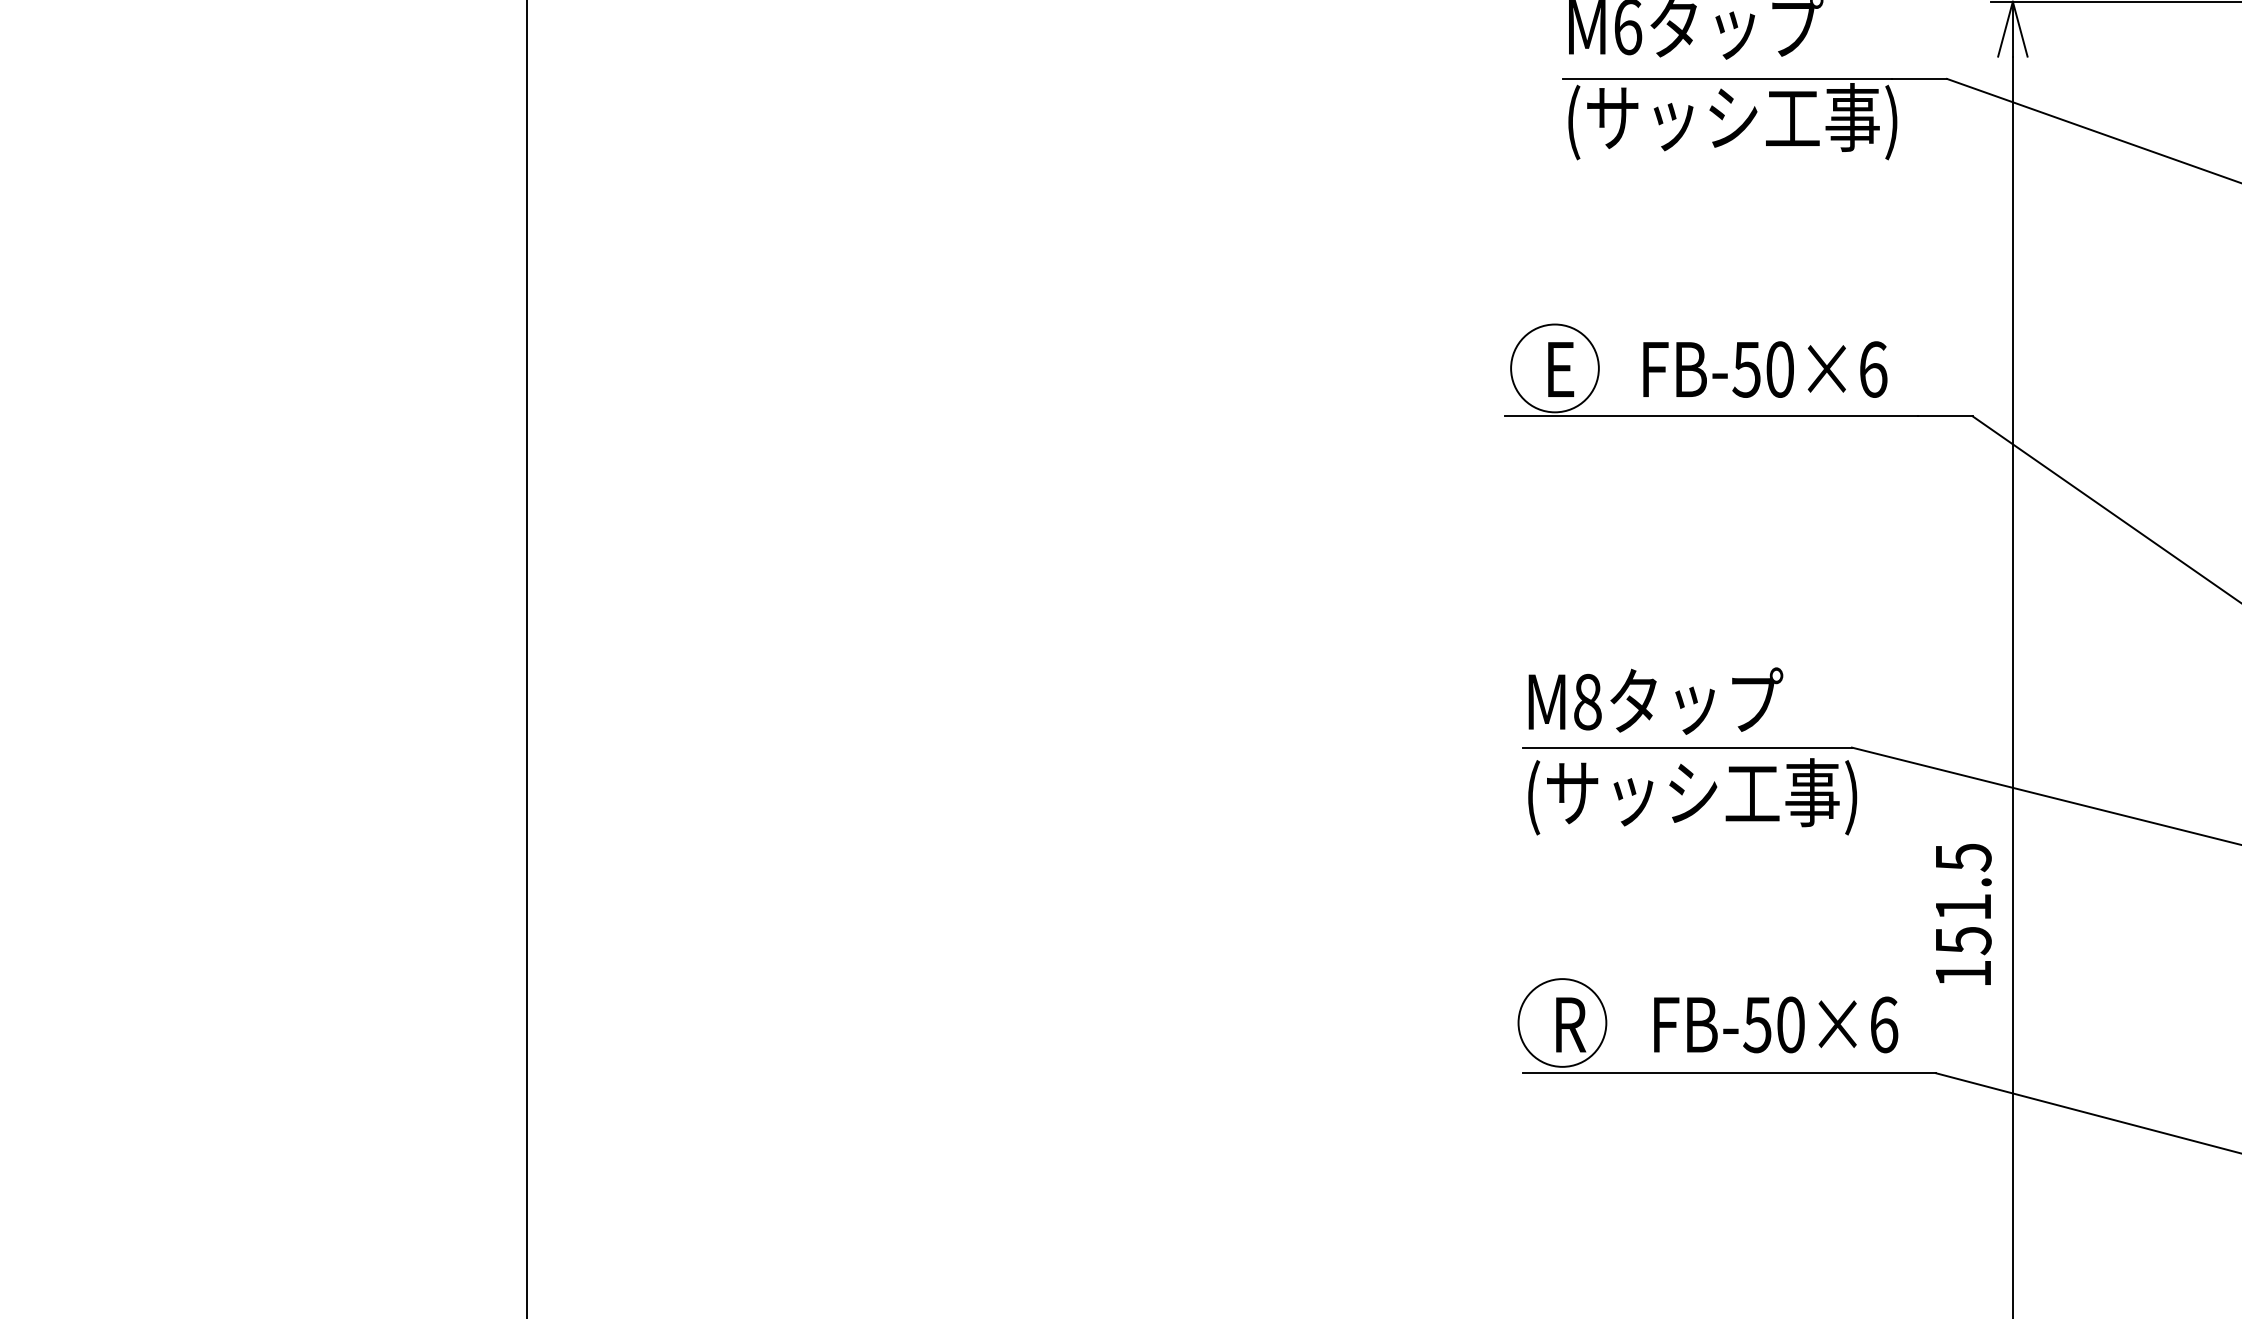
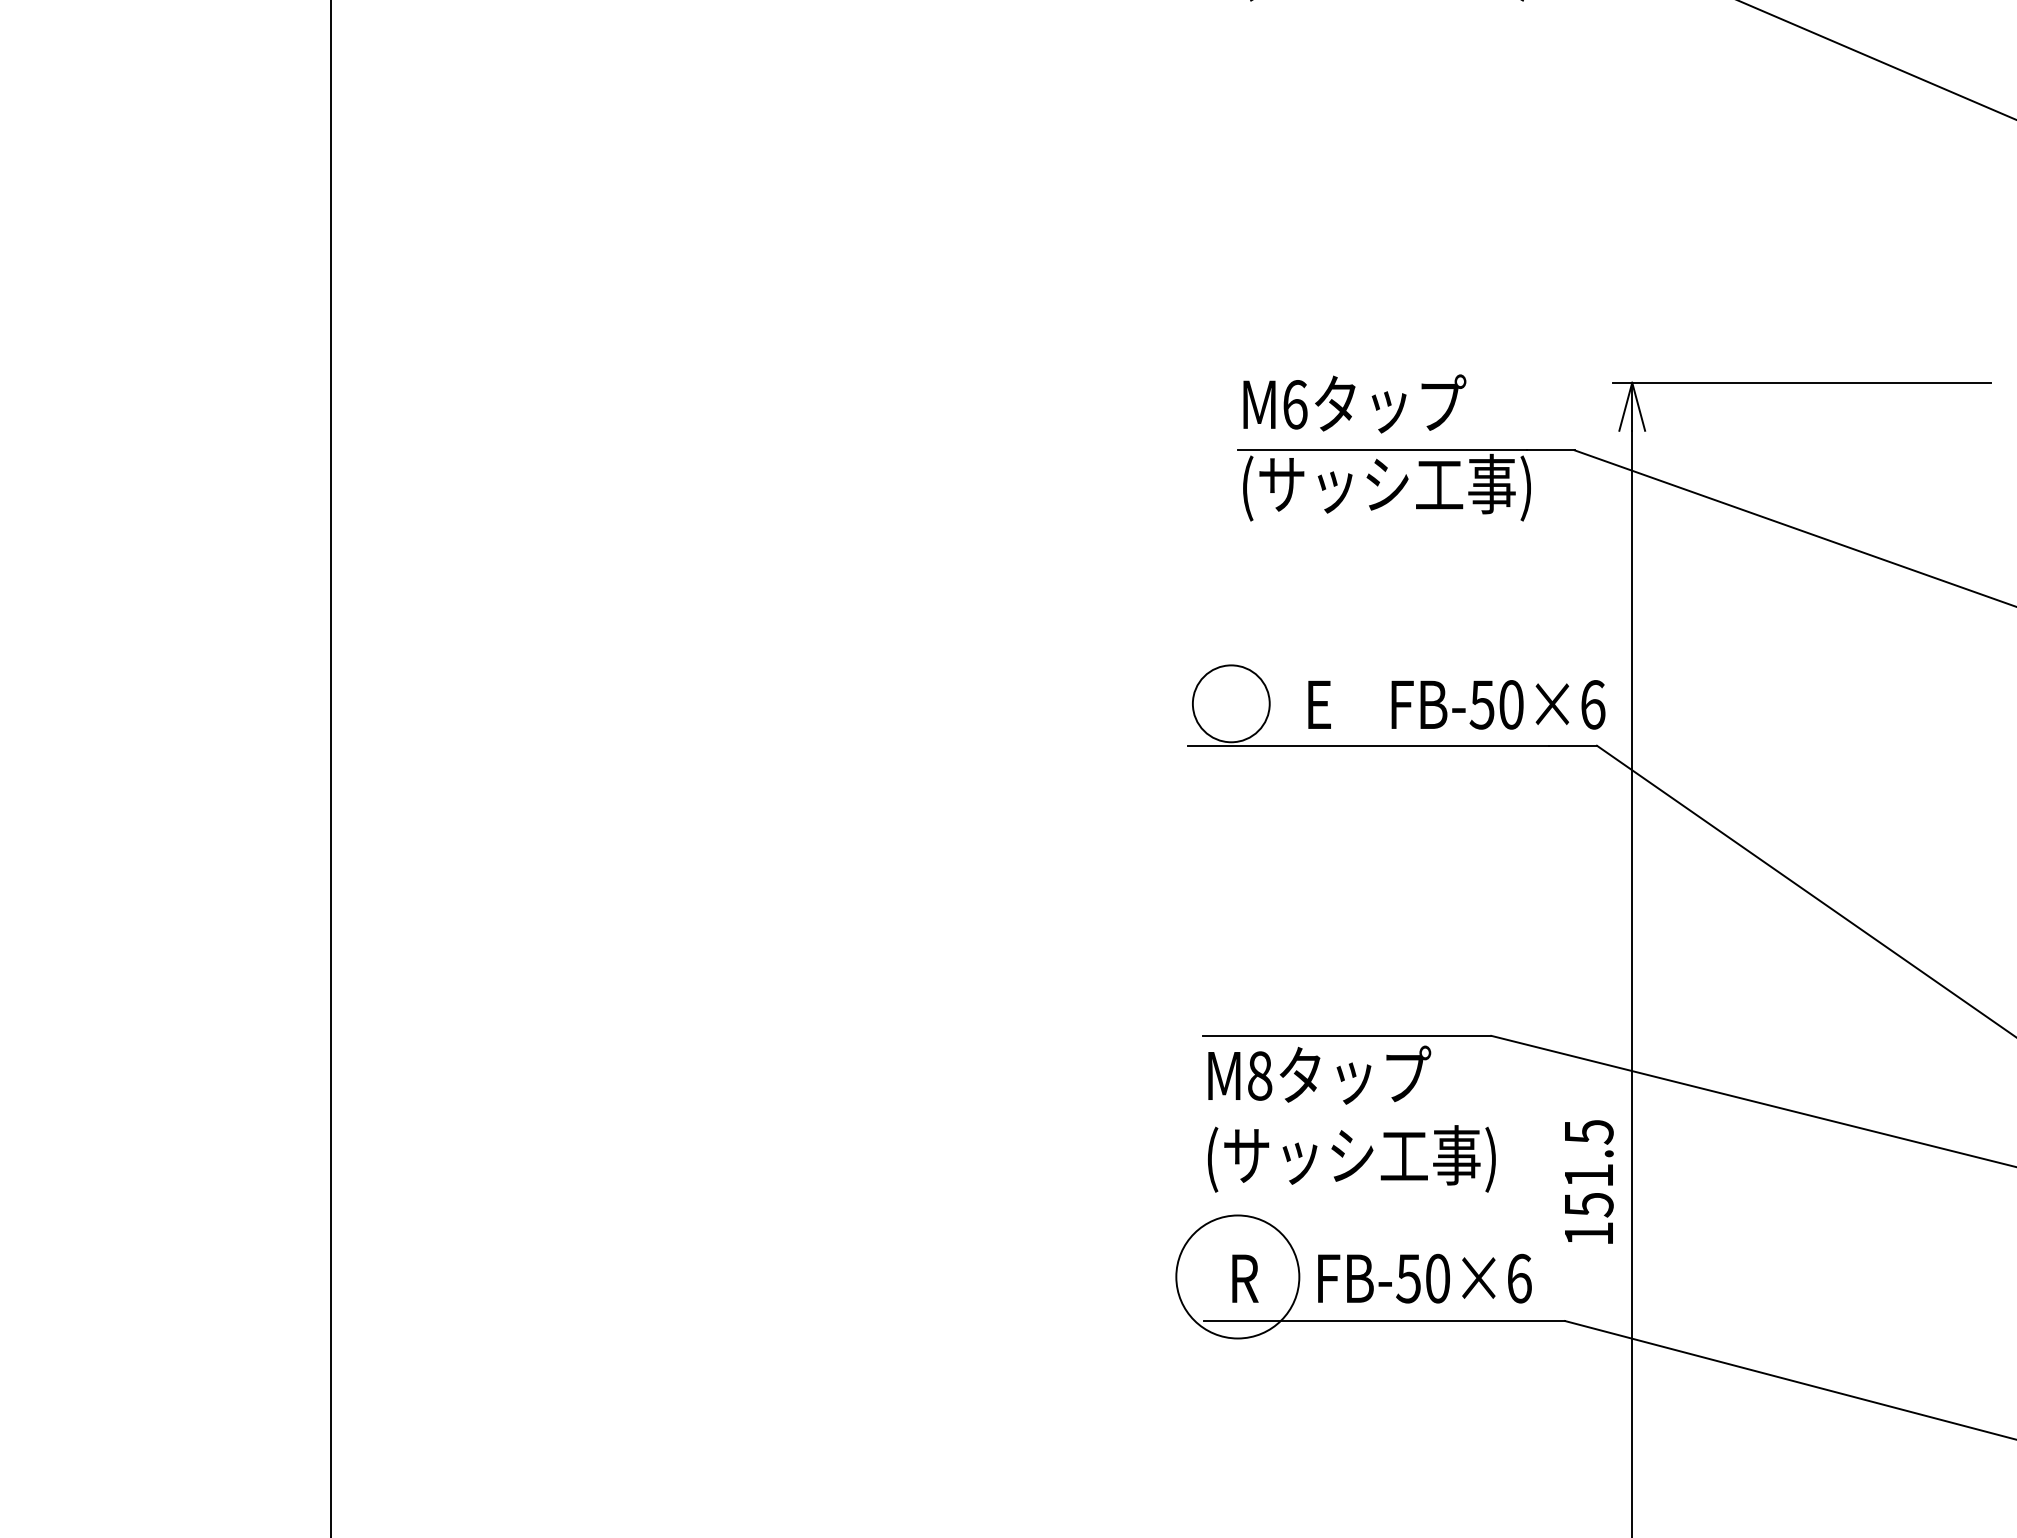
text: (1717, 369) -> (1456, 704), moved
text: (1692, 750) -> (1351, 1118), moved
circle: (1562, 1022) -> (1237, 1276), size x1.6

